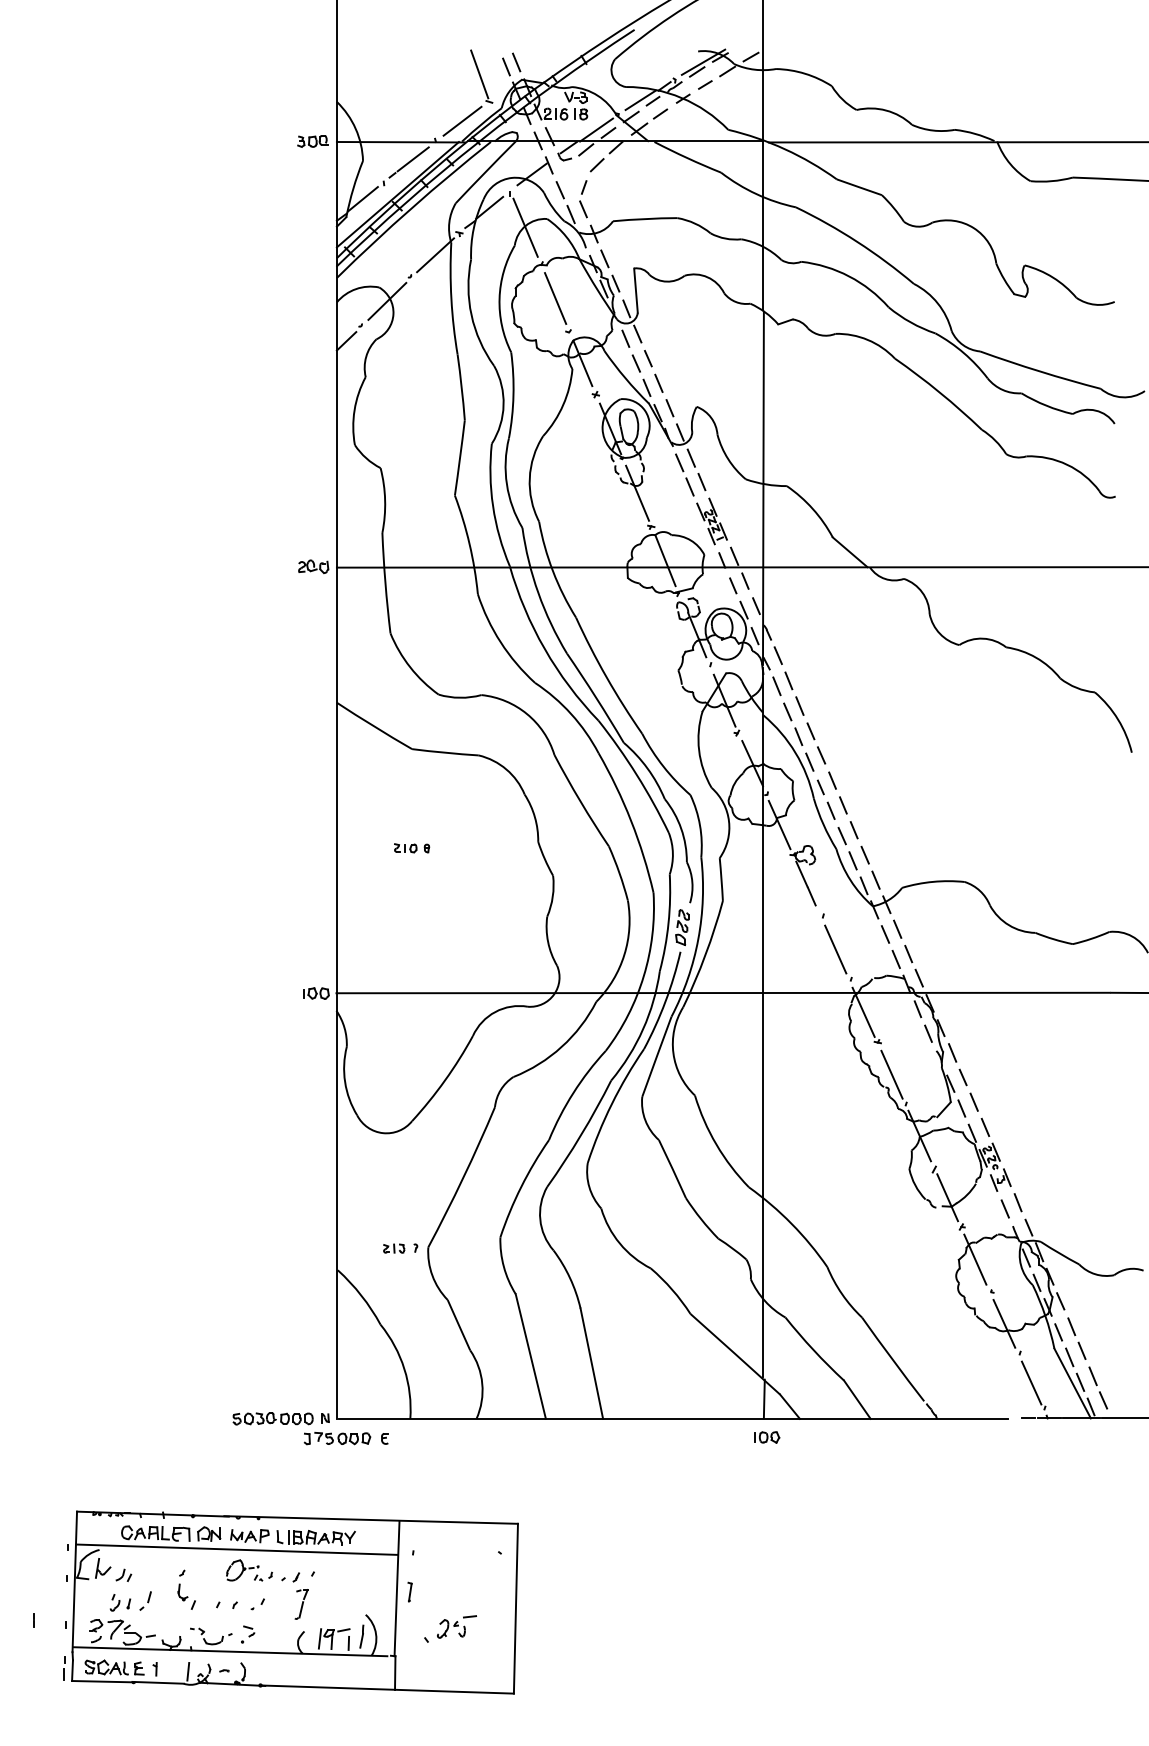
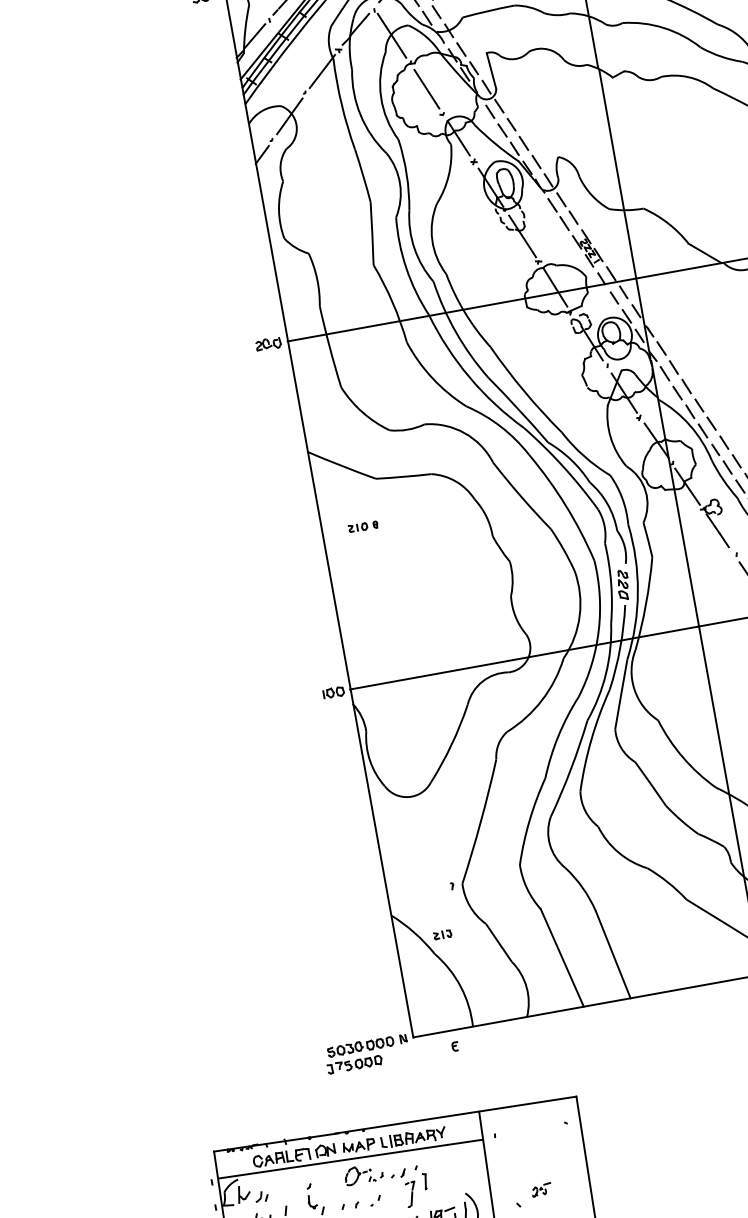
part: (412, 848) -> (363, 526), moved
part: (394, 1248) -> (443, 934), moved
part: (337, 1438) -> (354, 1064), moved
part: (409, 1591) -> (424, 1181), moved
part: (456, 1626) -> (541, 1189), size x0.6

